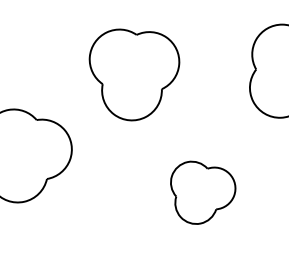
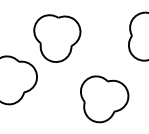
part: (134, 74) -> (57, 38), moved
part: (202, 193) -> (104, 99), size x1.43

